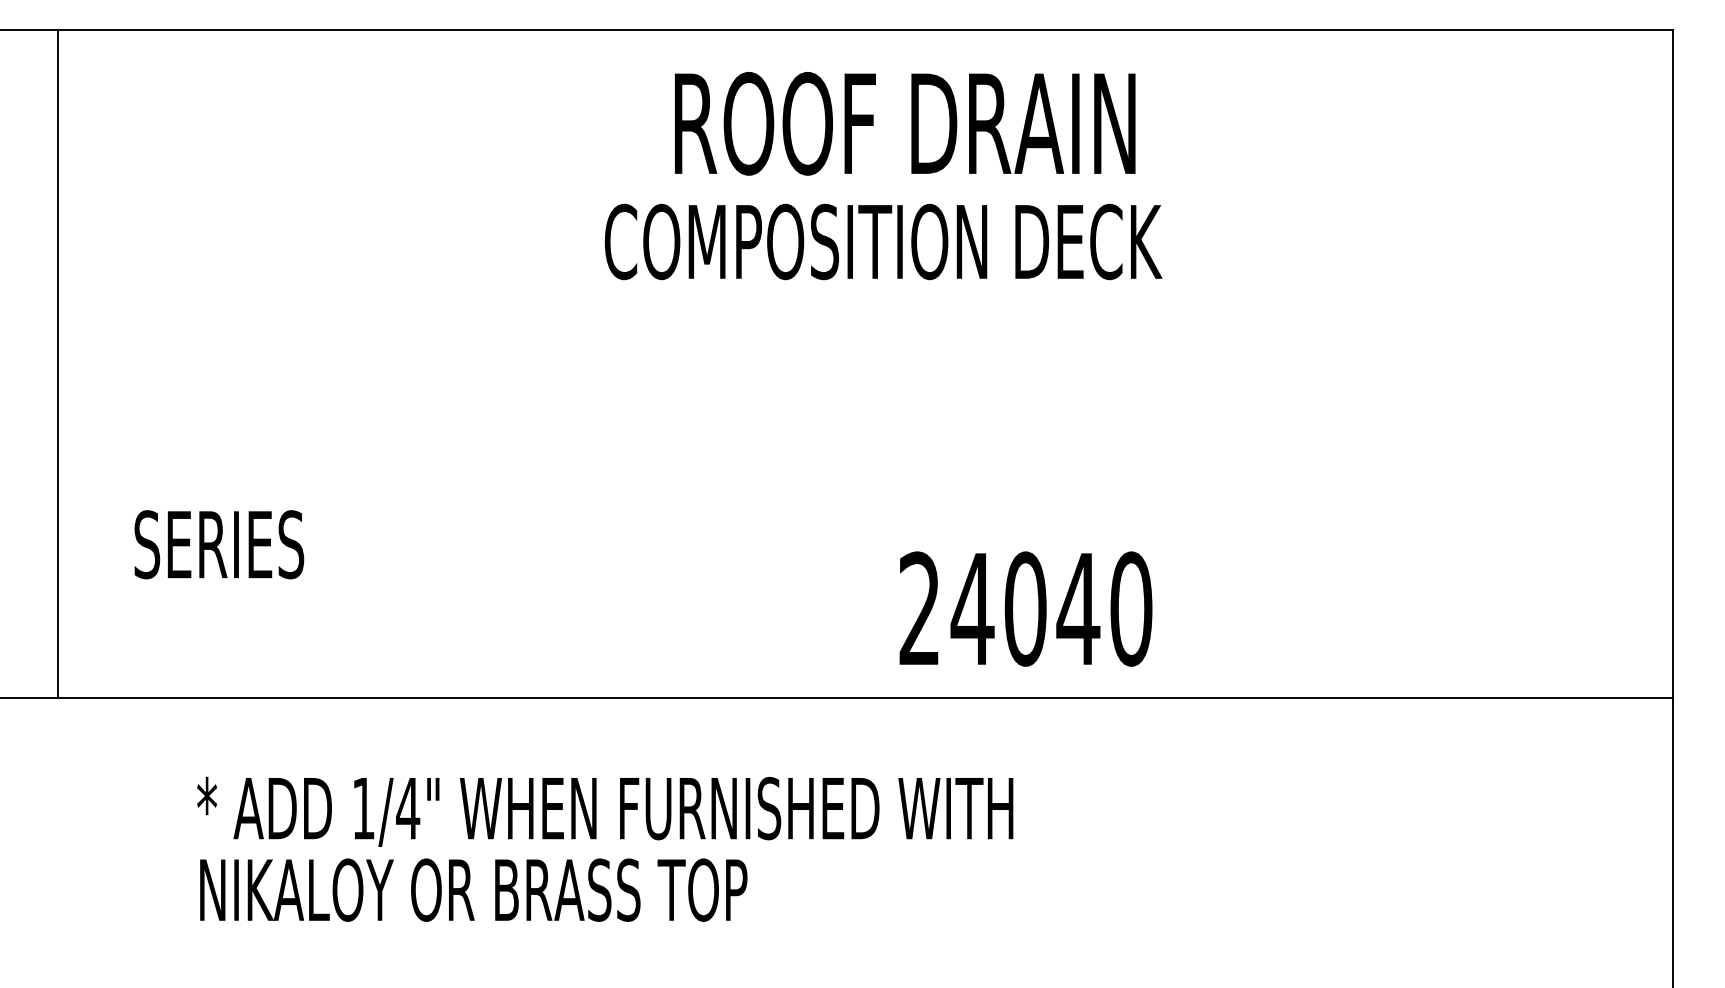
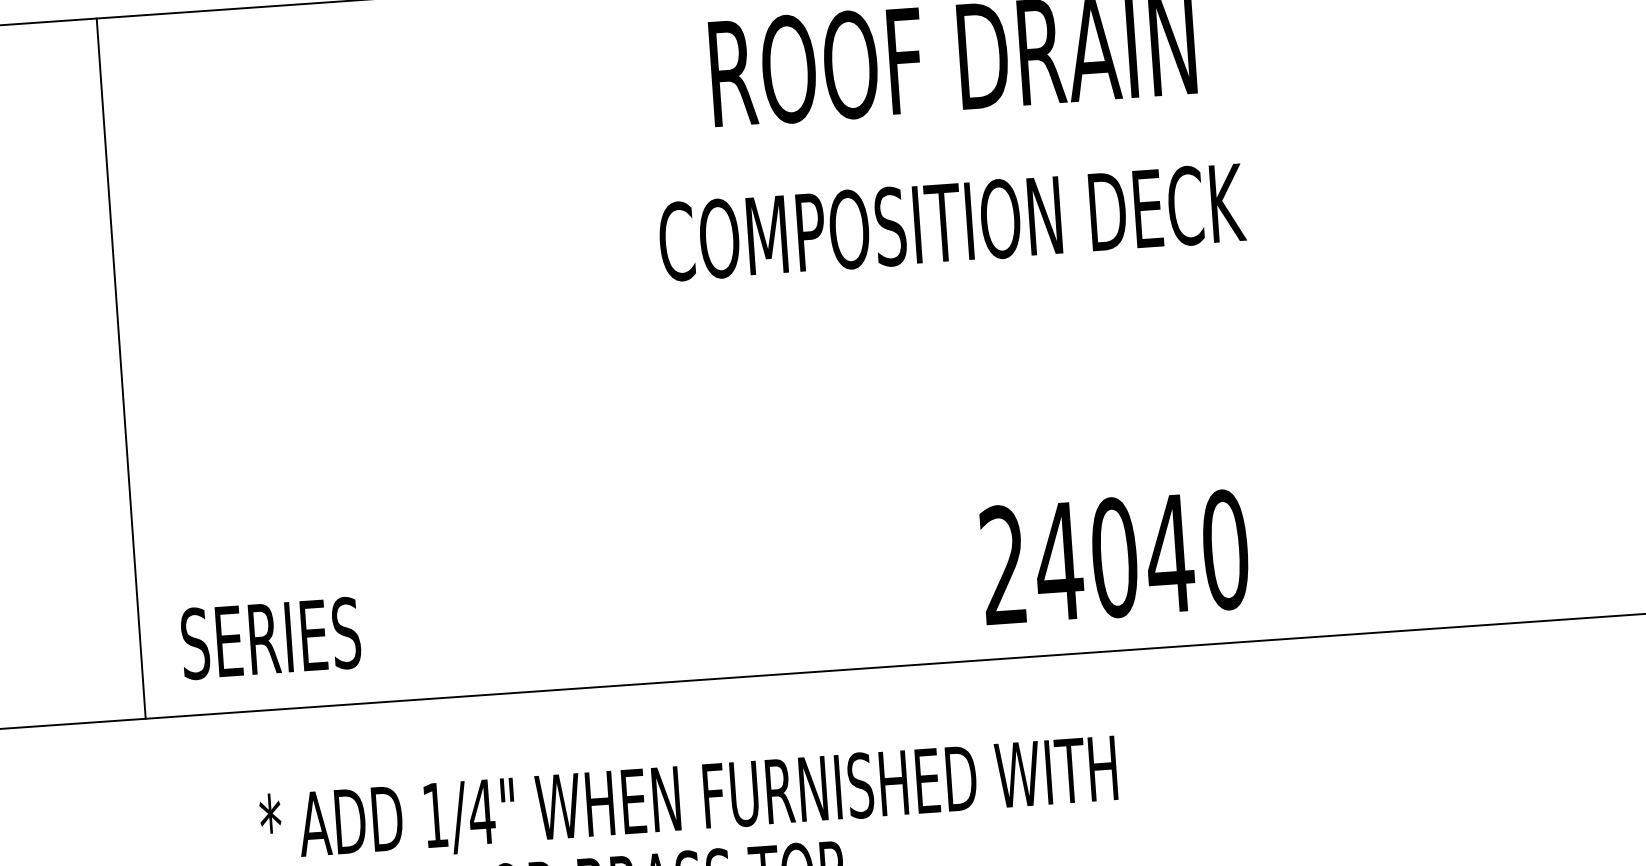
text: (883, 241) -> (952, 221), moved
line: (58, 363) -> (121, 368), moved
text: (219, 544) -> (271, 638), moved

